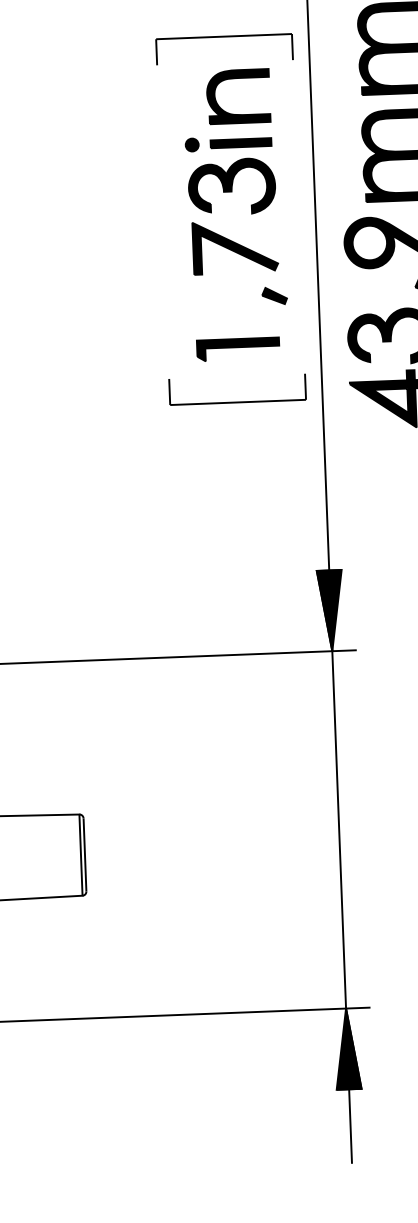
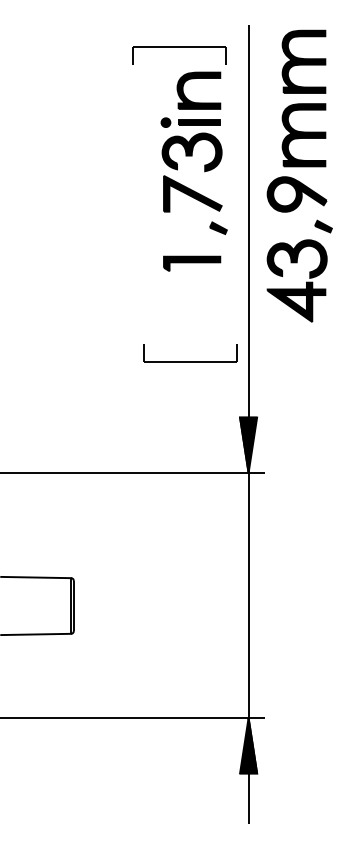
part: (223, 36) -> (179, 47), moved
part: (237, 401) -> (190, 361), moved

